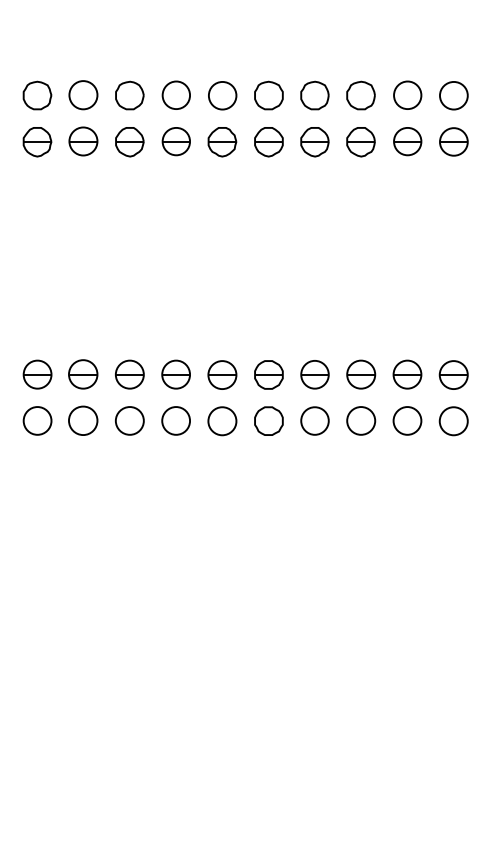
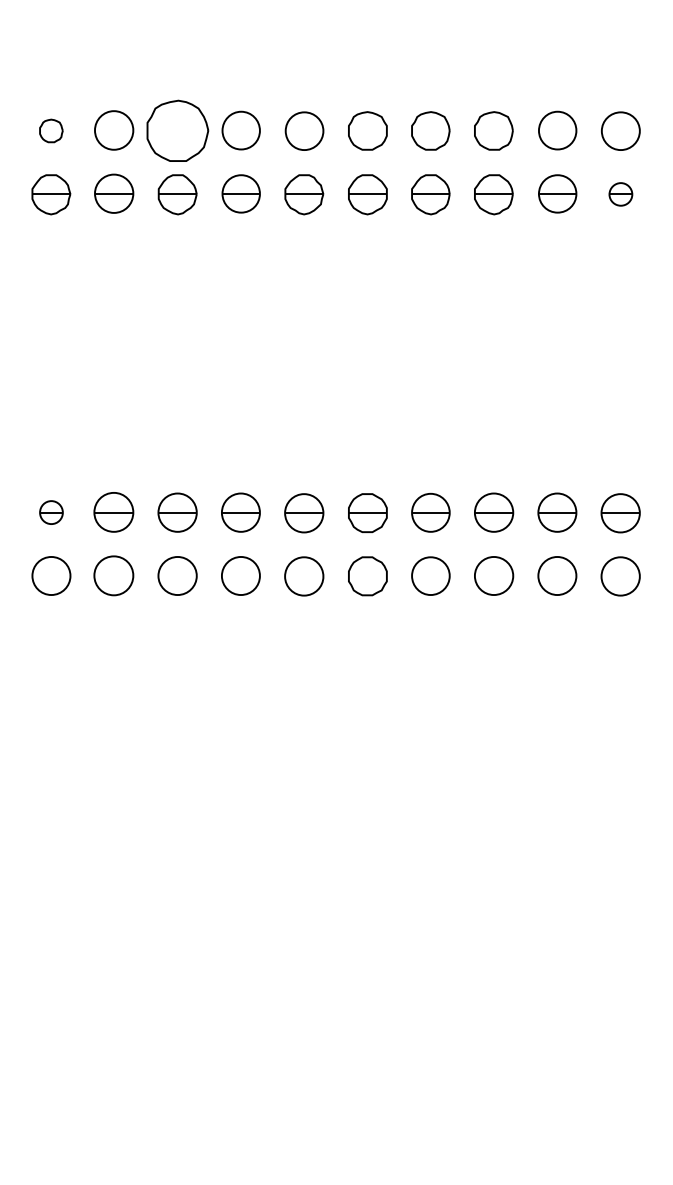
part: (37, 95) -> (51, 130), size x0.6
part: (129, 95) -> (177, 130), size x1.6
part: (453, 142) -> (620, 194), size x0.6
part: (37, 374) -> (51, 512), size x0.6

